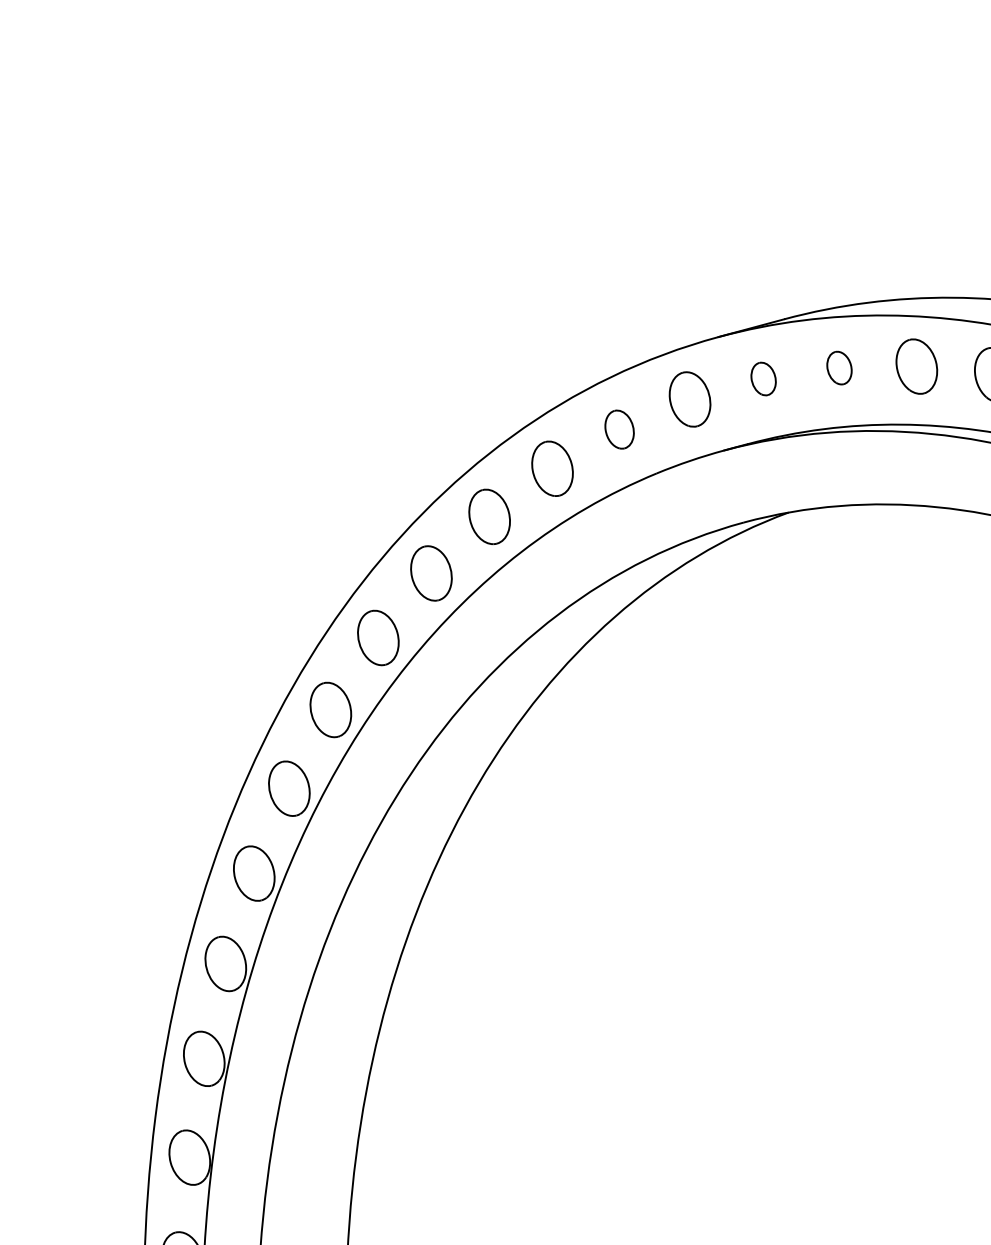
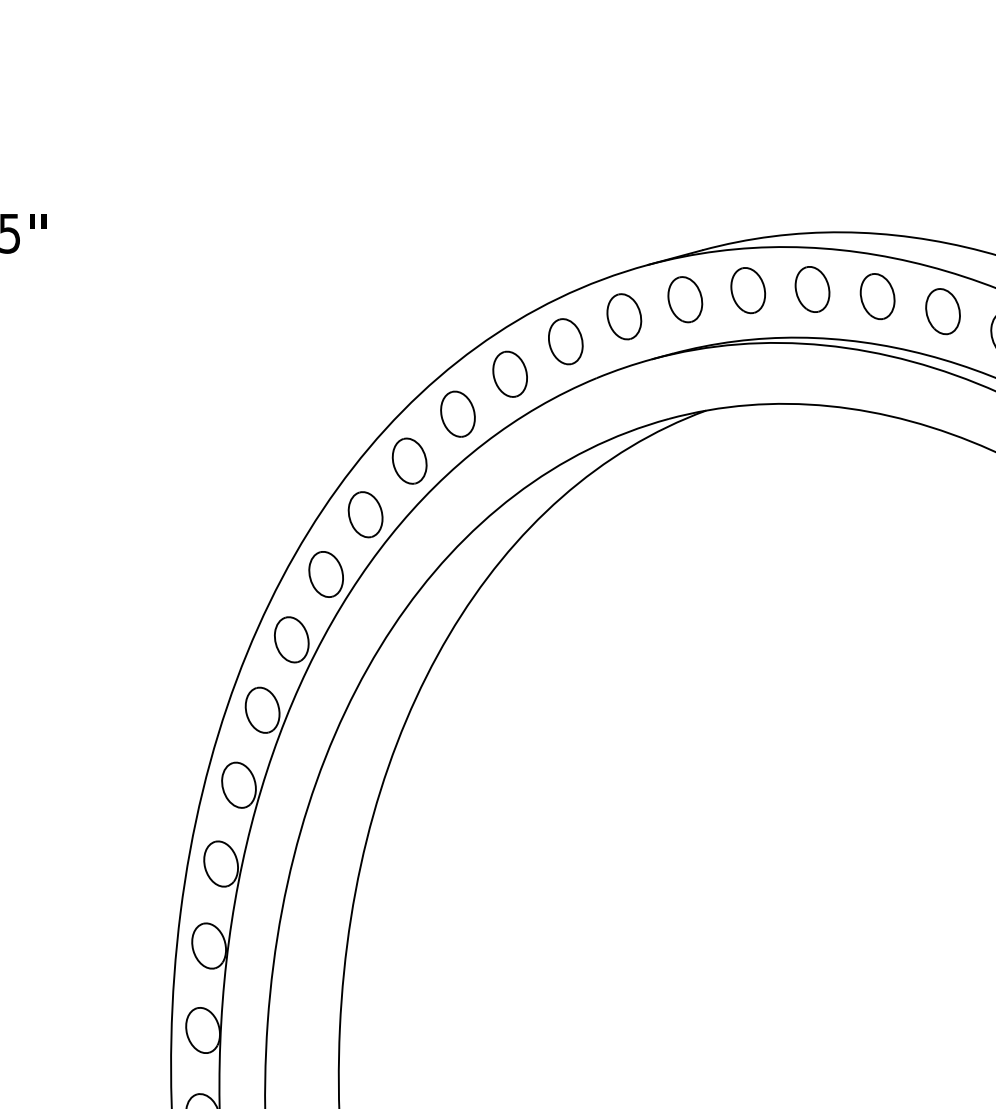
part: (839, 367) -> (748, 290), size x1.67
part: (763, 378) -> (685, 299), size x1.67
part: (619, 429) -> (565, 341), size x1.43

